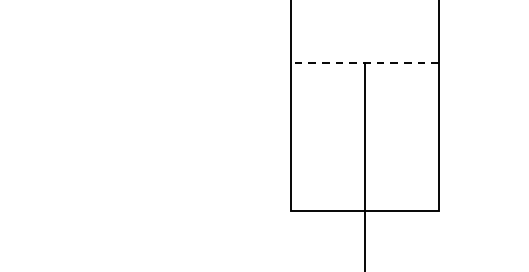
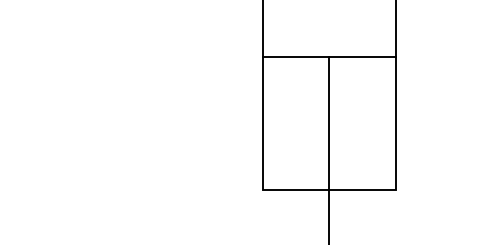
line: (365, 62) -> (329, 56), dashed -> solid

